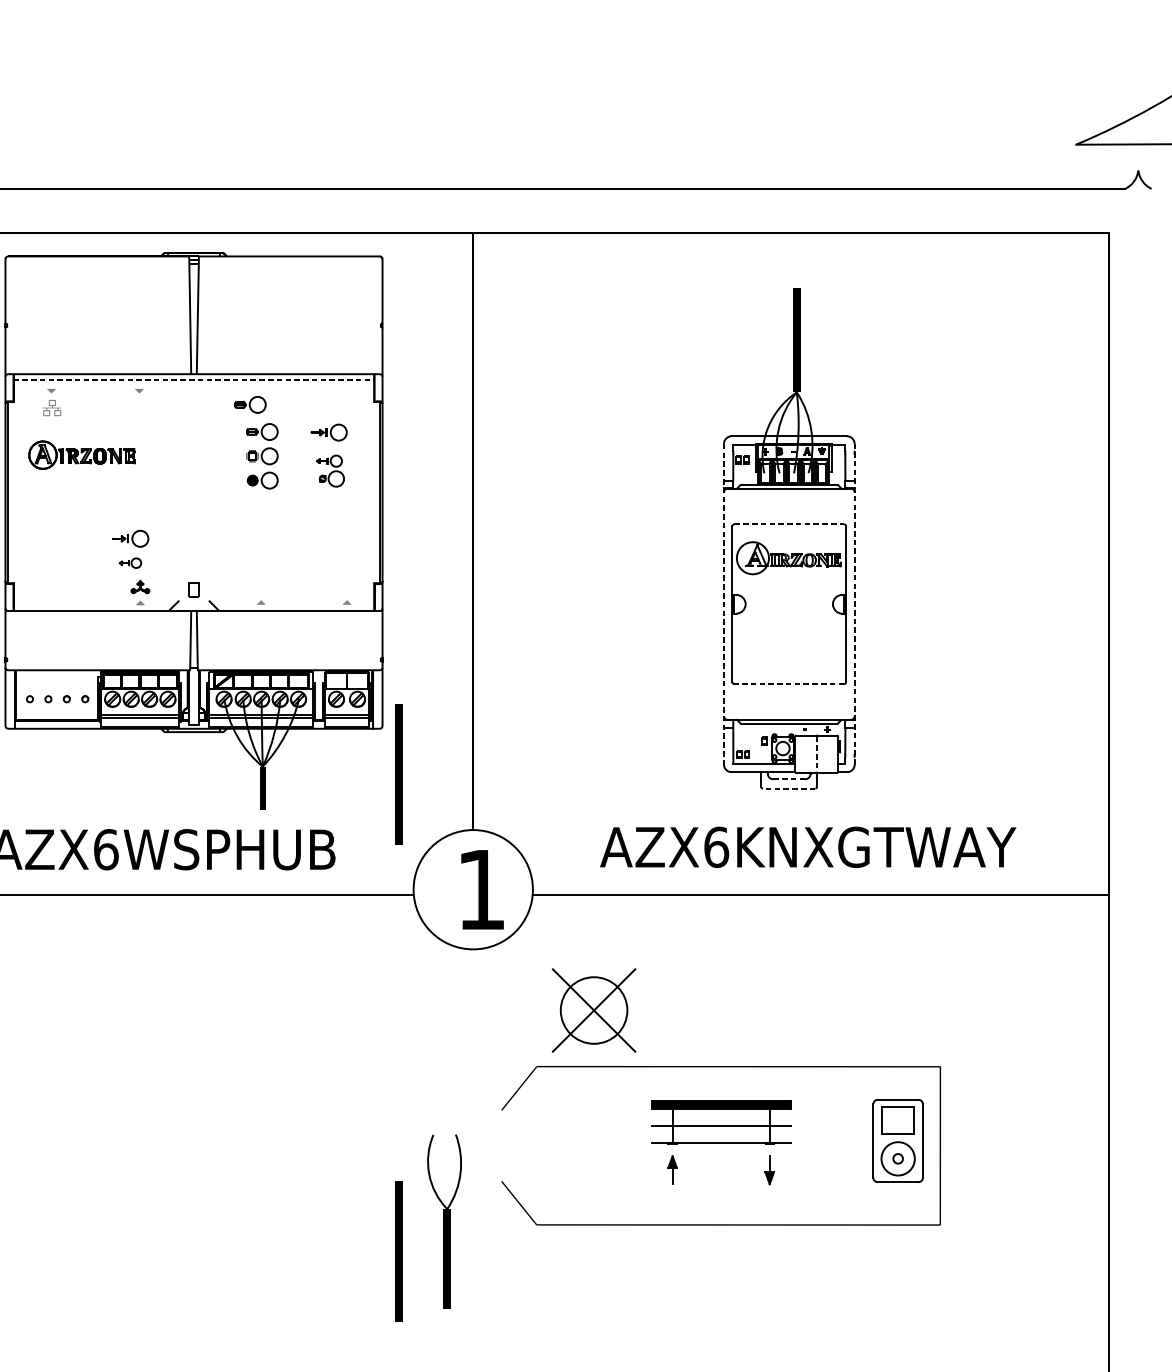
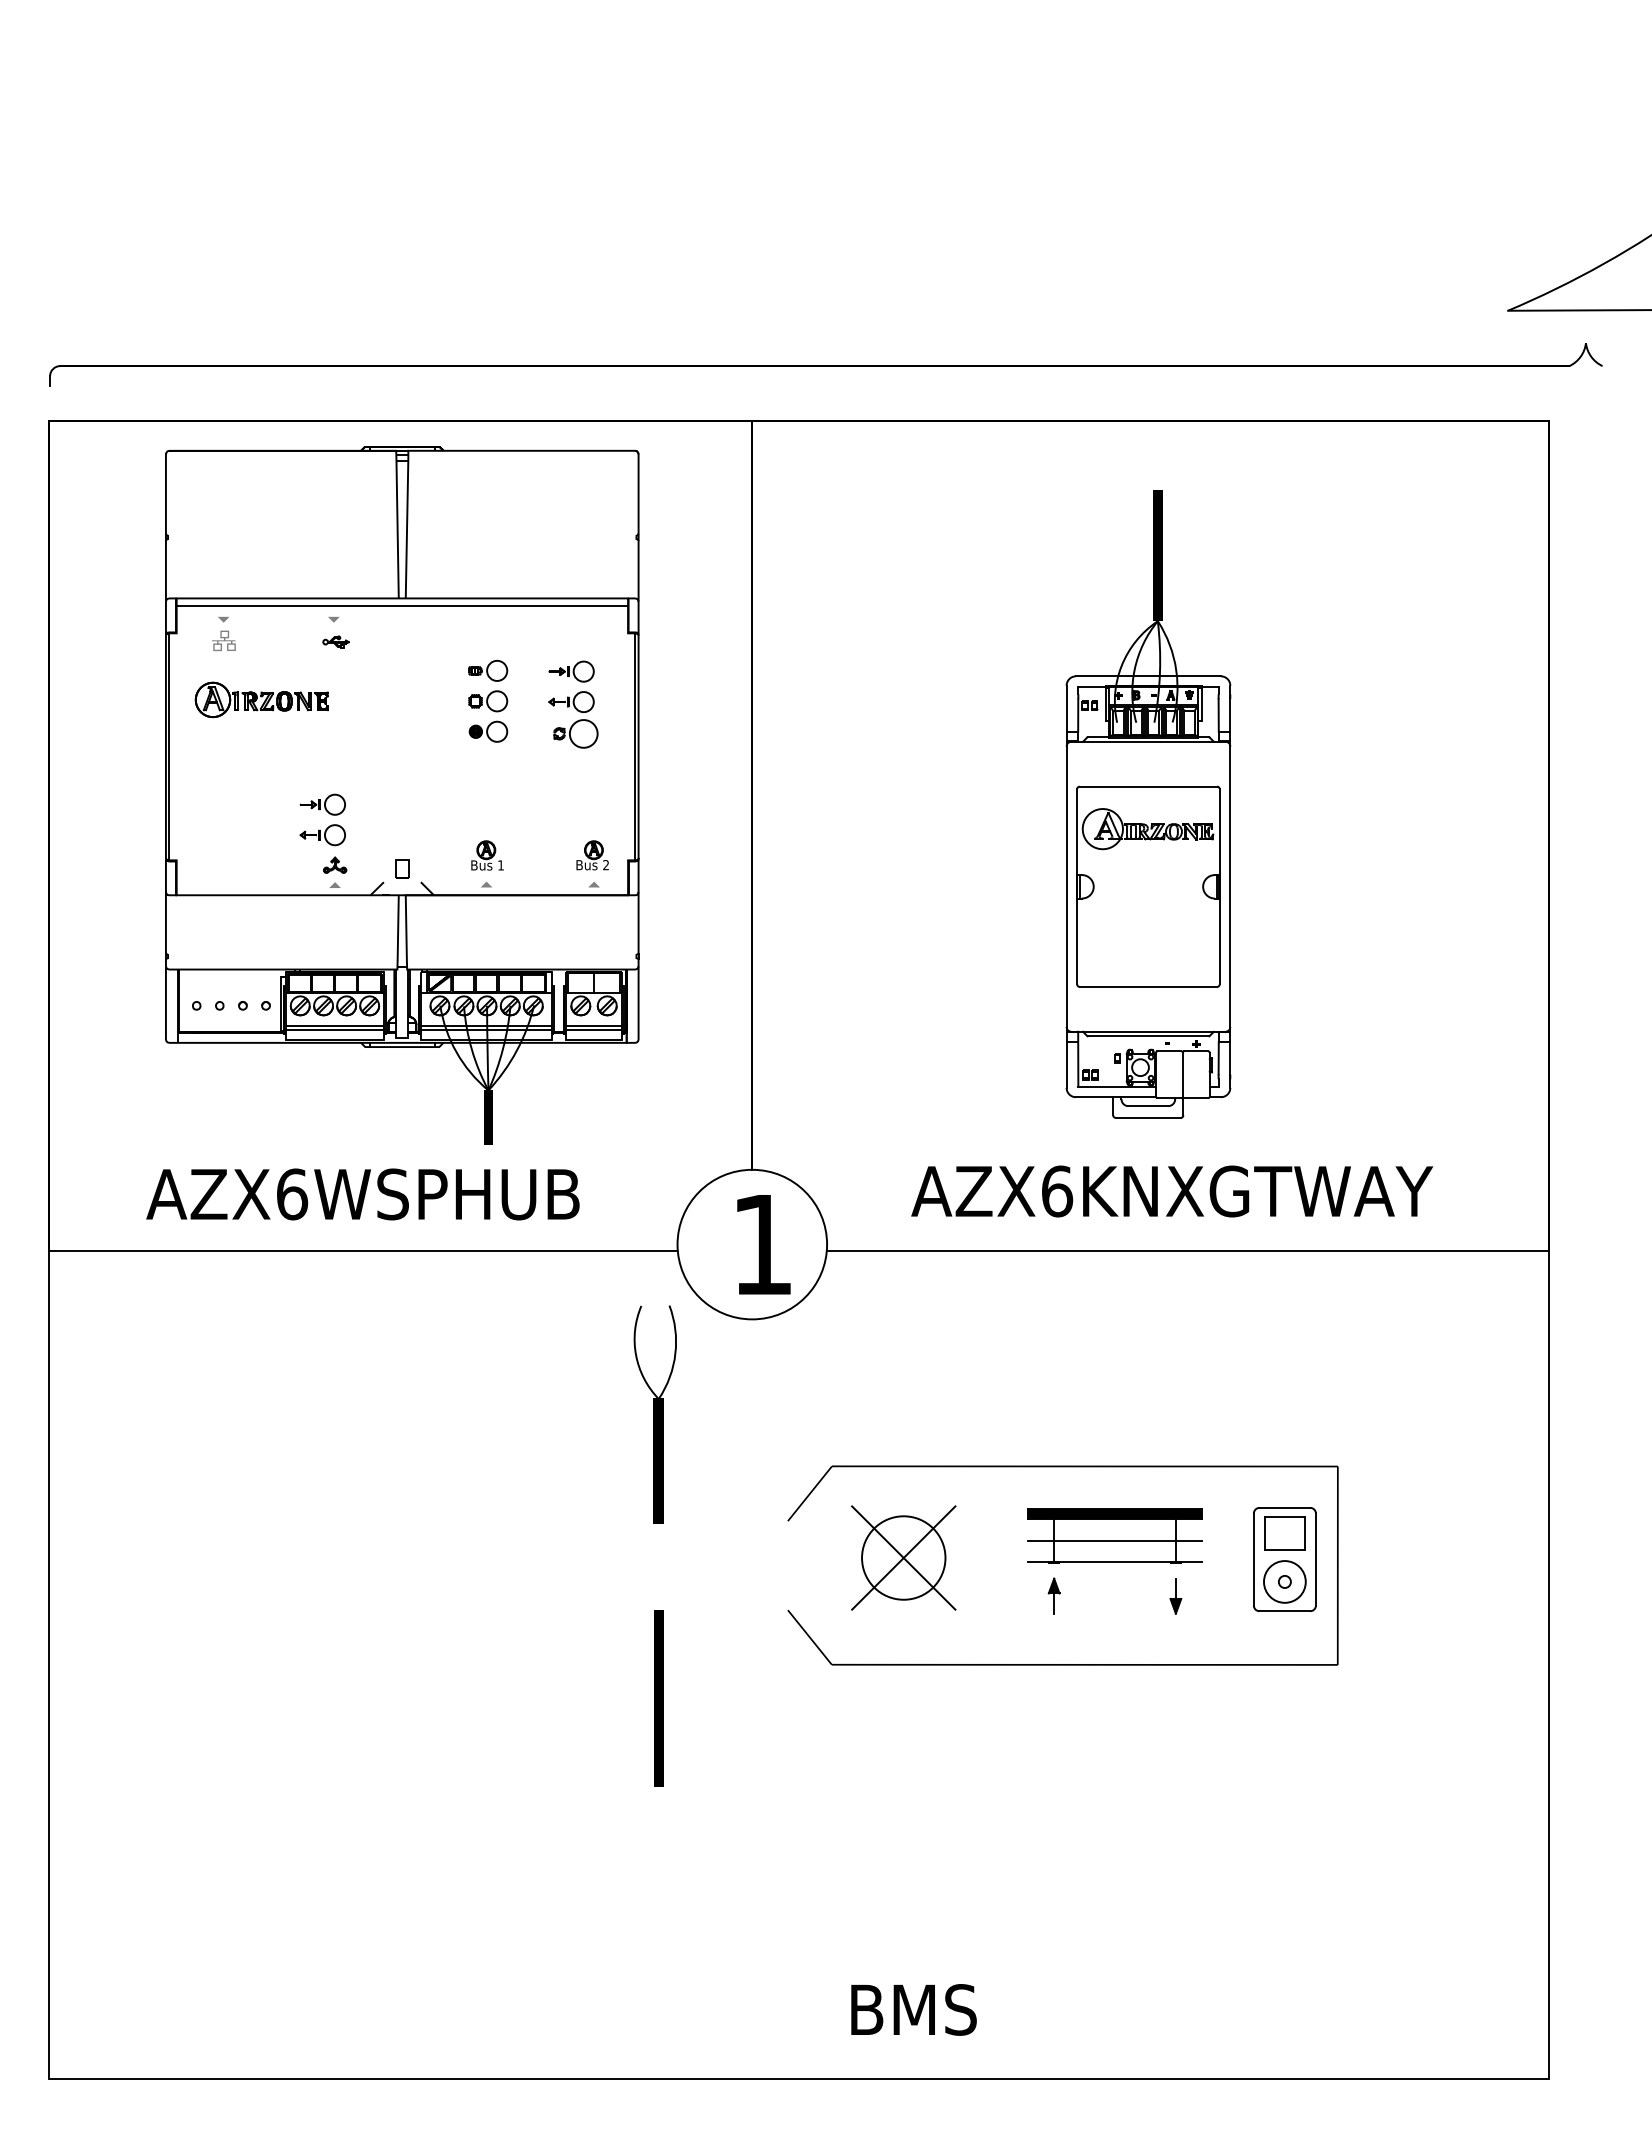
line: (194, 379) -> (402, 605), dashed -> solid
part: (250, 404) -> (473, 636), removed
part: (140, 408) -> (335, 641), added
part: (330, 470) -> (573, 719), size x1.43
line: (789, 524) -> (1148, 786), dashed -> solid
part: (130, 563) -> (322, 835), size x1.67
part: (262, 579) -> (487, 855), added
part: (345, 579) -> (592, 855), added
line: (723, 604) -> (1066, 887), dashed -> solid
line: (854, 604) -> (1230, 886), dashed -> solid
line: (789, 684) -> (1148, 987), dashed -> solid
line: (816, 754) -> (1182, 1075), dashed -> solid
line: (398, 774) -> (658, 1100), removed
line: (789, 779) -> (1148, 1106), dashed -> solid
line: (789, 788) -> (1148, 1117), dashed -> solid
part: (593, 1010) -> (903, 1557), moved
part: (720, 1142) -> (1114, 1561), moved
part: (443, 1221) -> (654, 1414), moved

